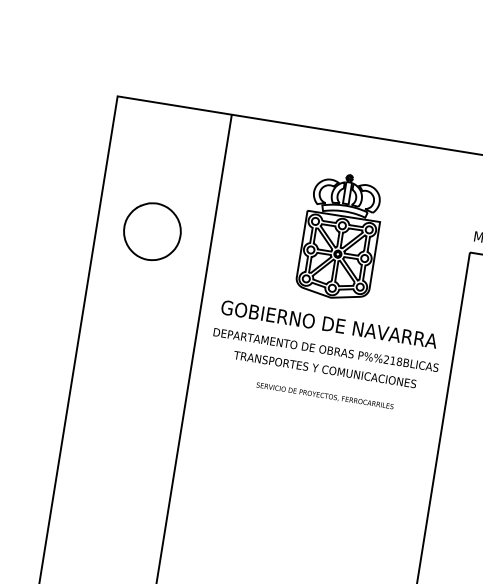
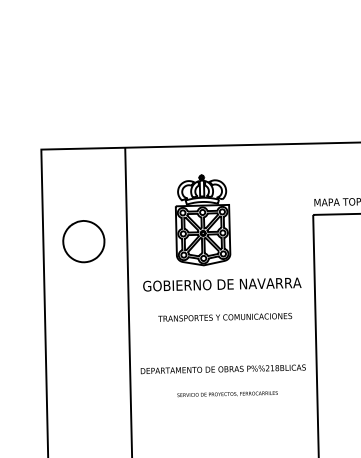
part: (341, 236) -> (203, 220), moved
text: (324, 350) -> (222, 369), moved
text: (324, 396) -> (227, 394), moved

